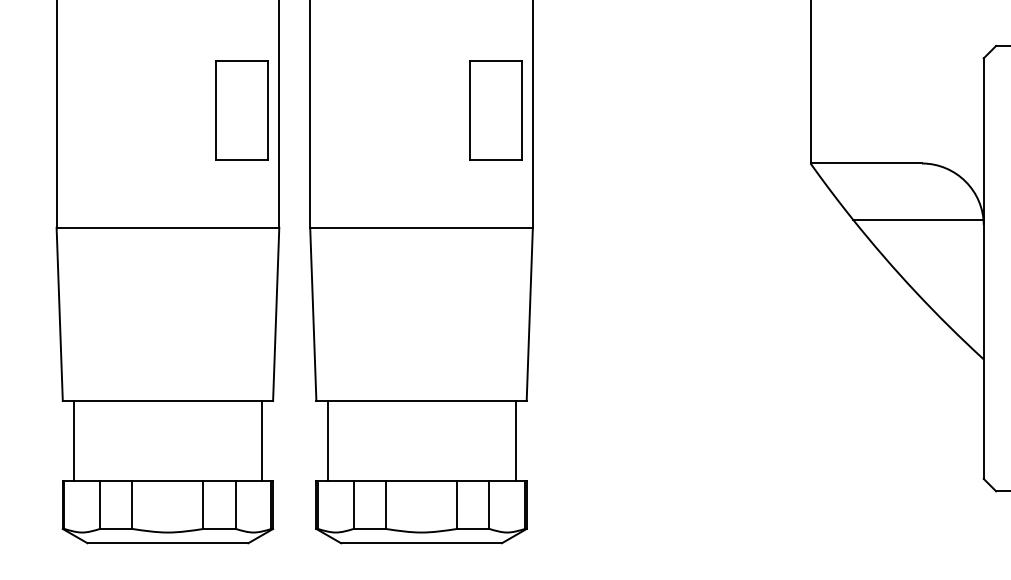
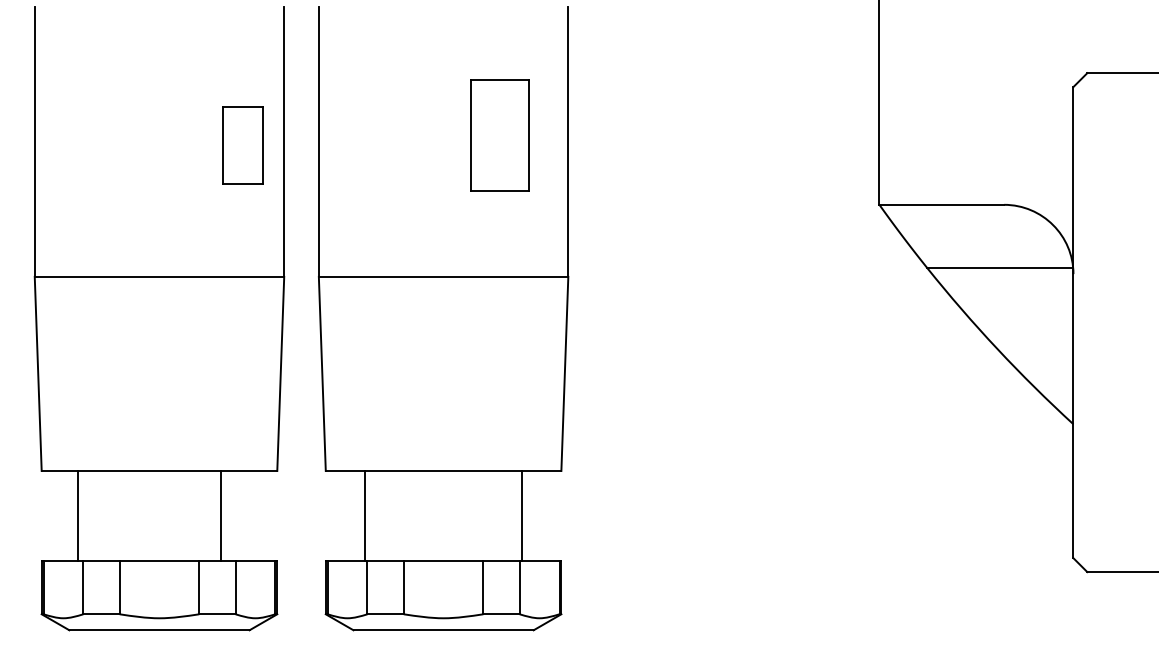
part: (242, 110) -> (242, 145), size x0.7
part: (495, 110) -> (499, 135), moved
line: (74, 440) -> (78, 515), moved
line: (261, 440) -> (220, 515), moved
line: (327, 440) -> (365, 515), moved
line: (515, 440) -> (521, 515), moved

